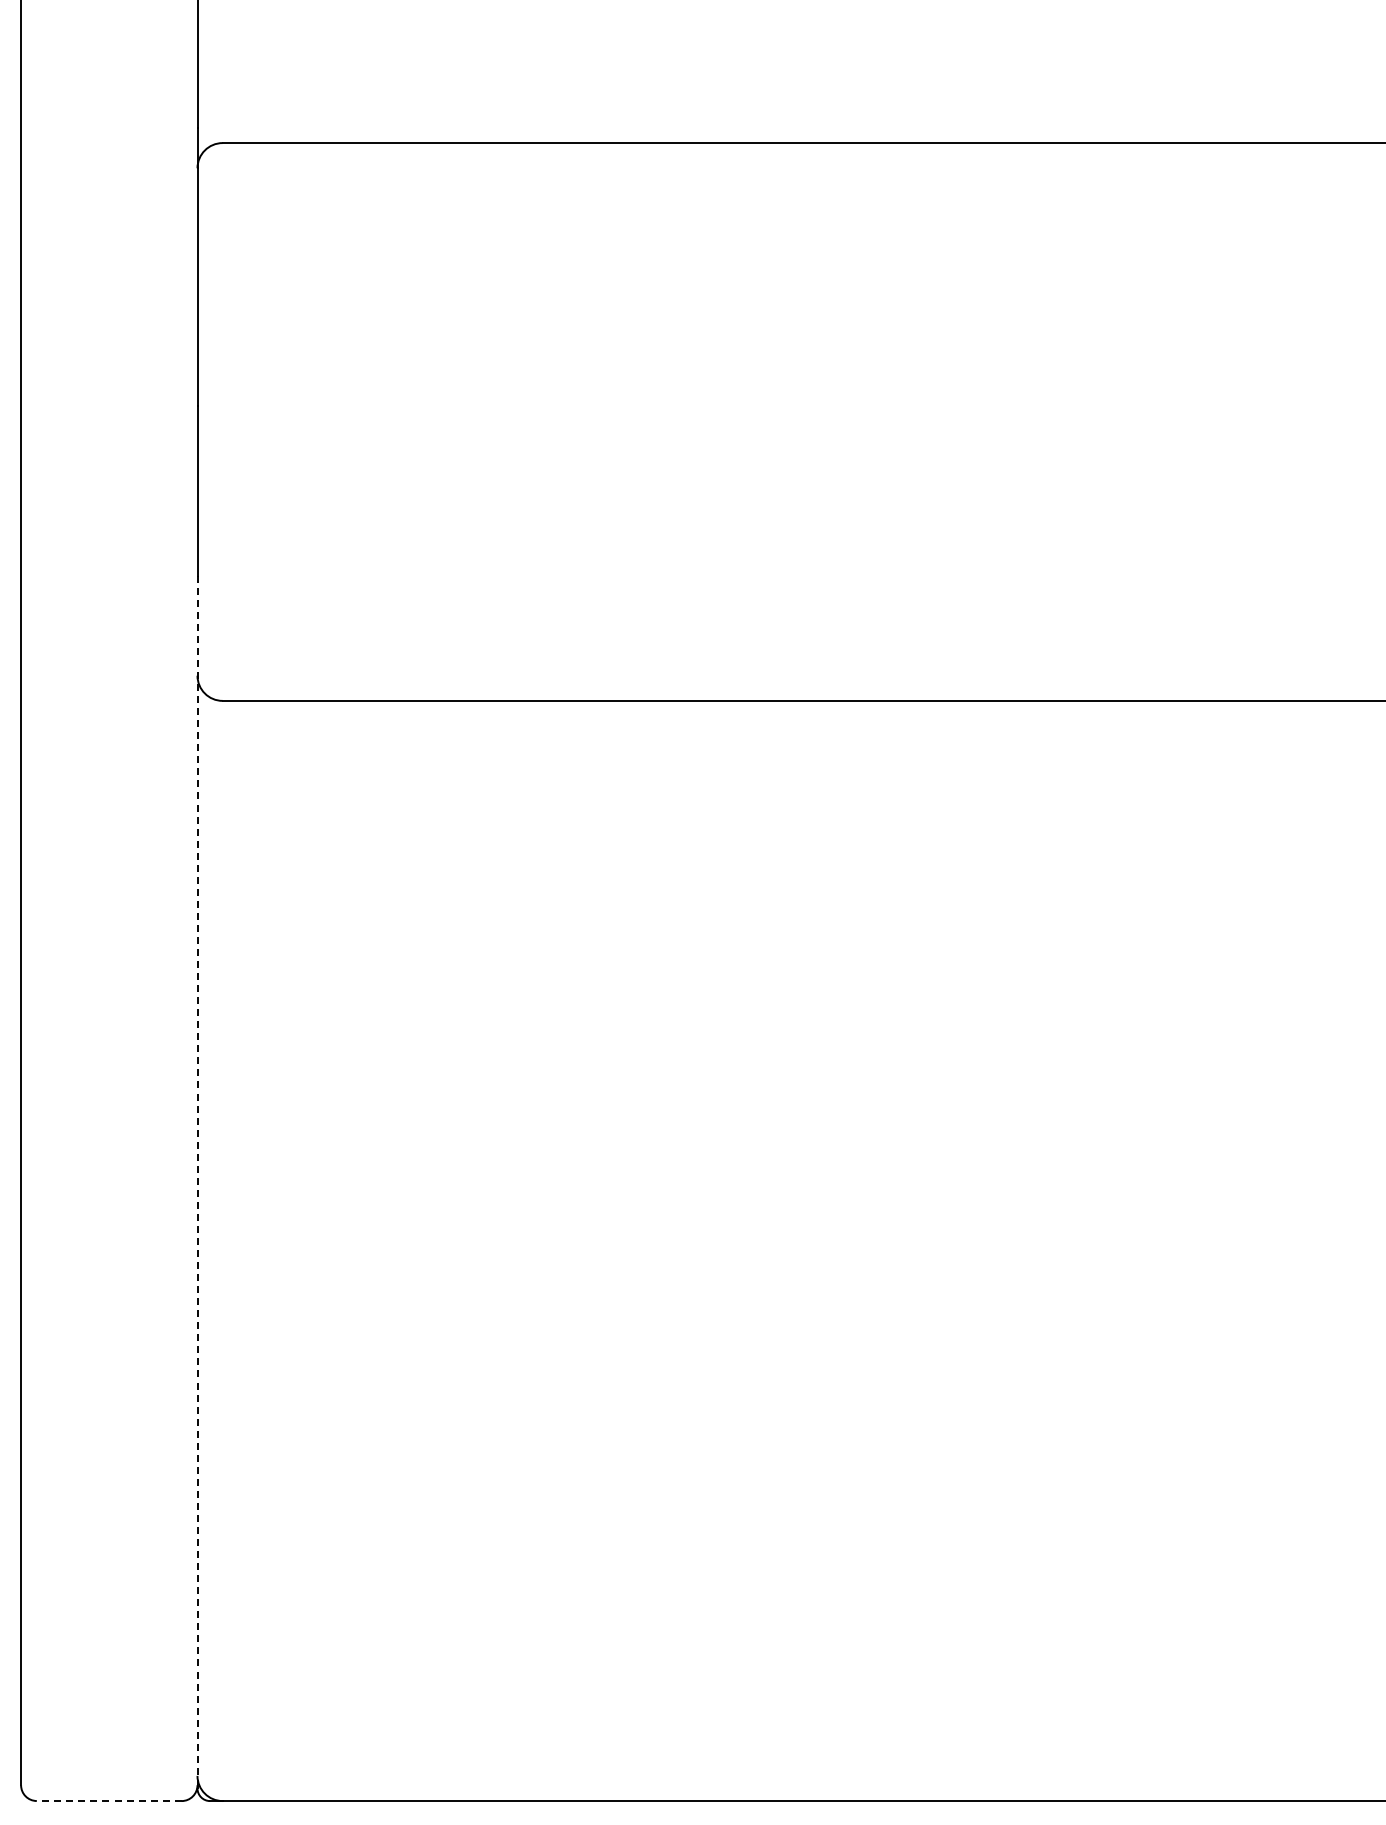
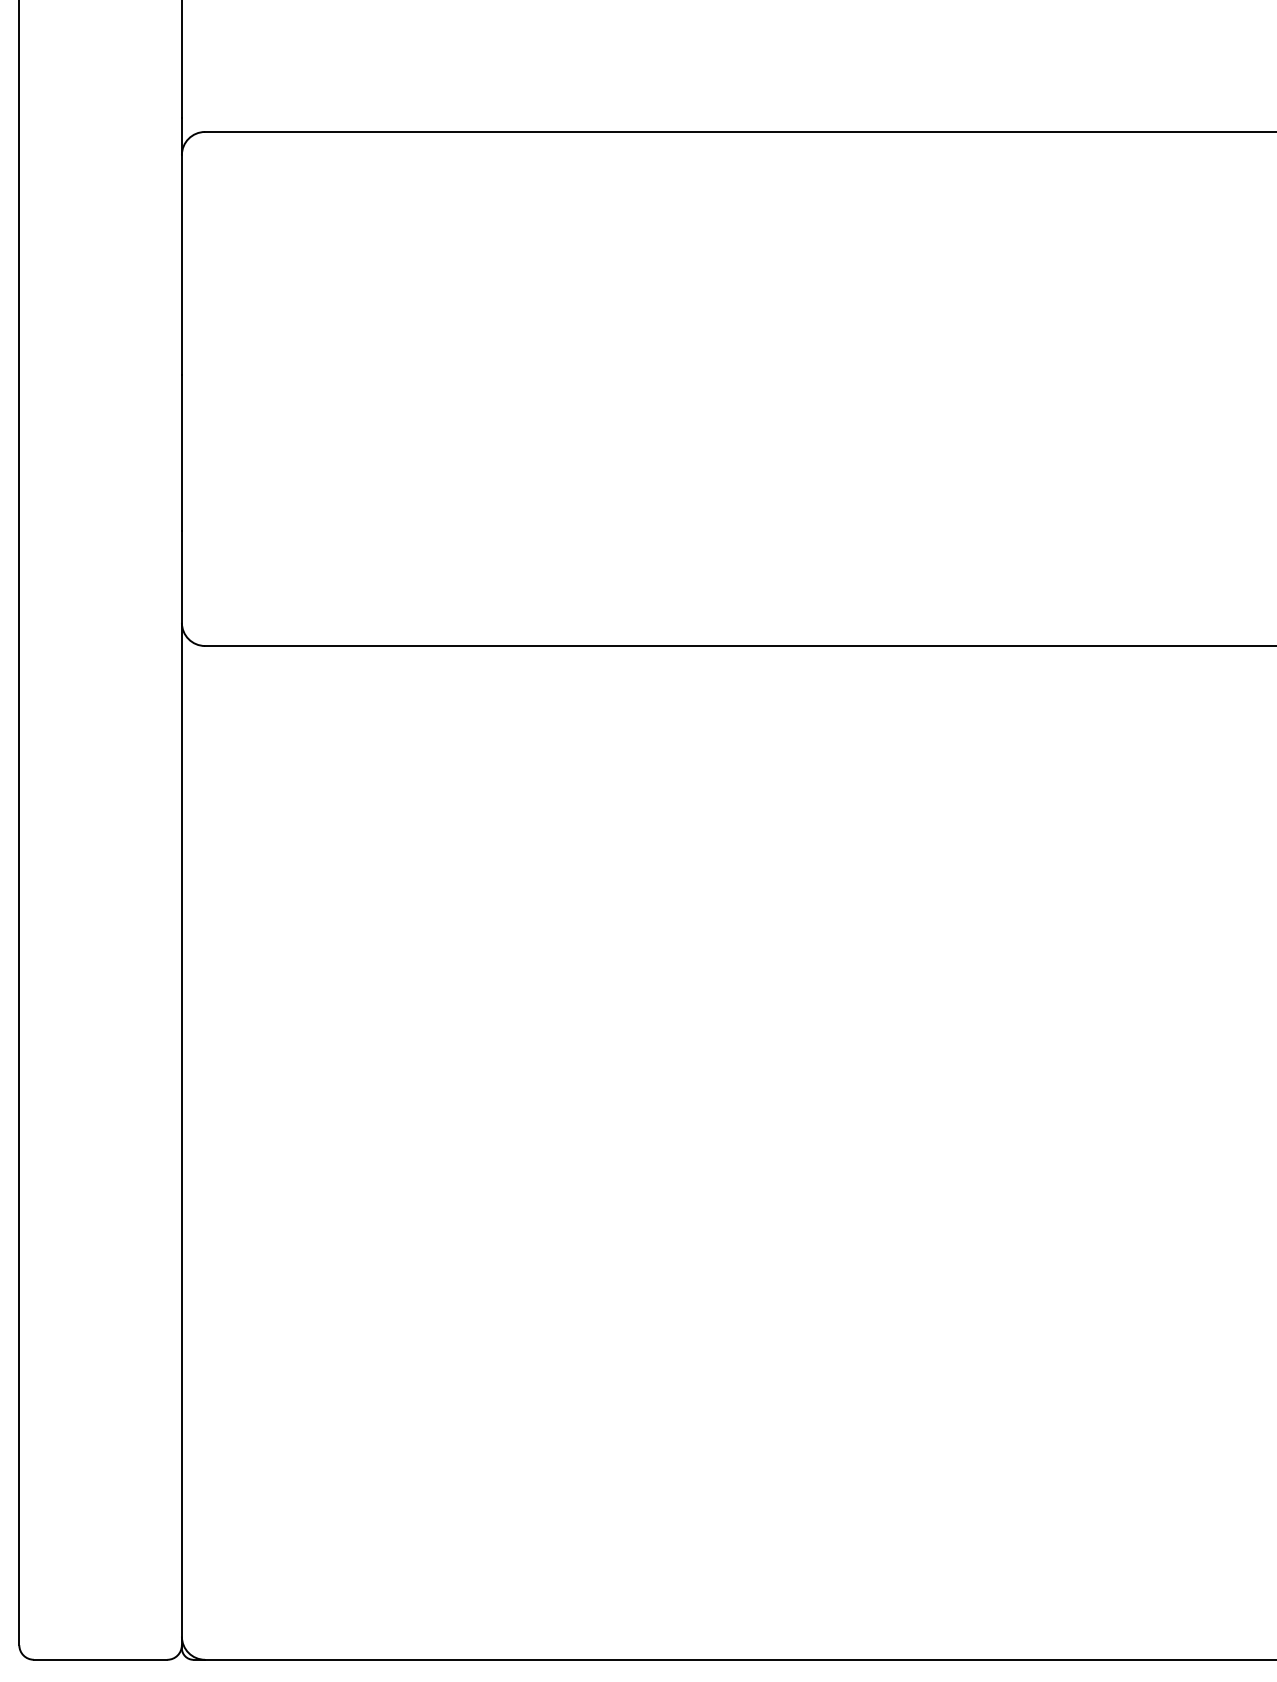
line: (197, 1180) -> (181, 1087), dashed -> solid
line: (108, 1801) -> (99, 1660), dashed -> solid

